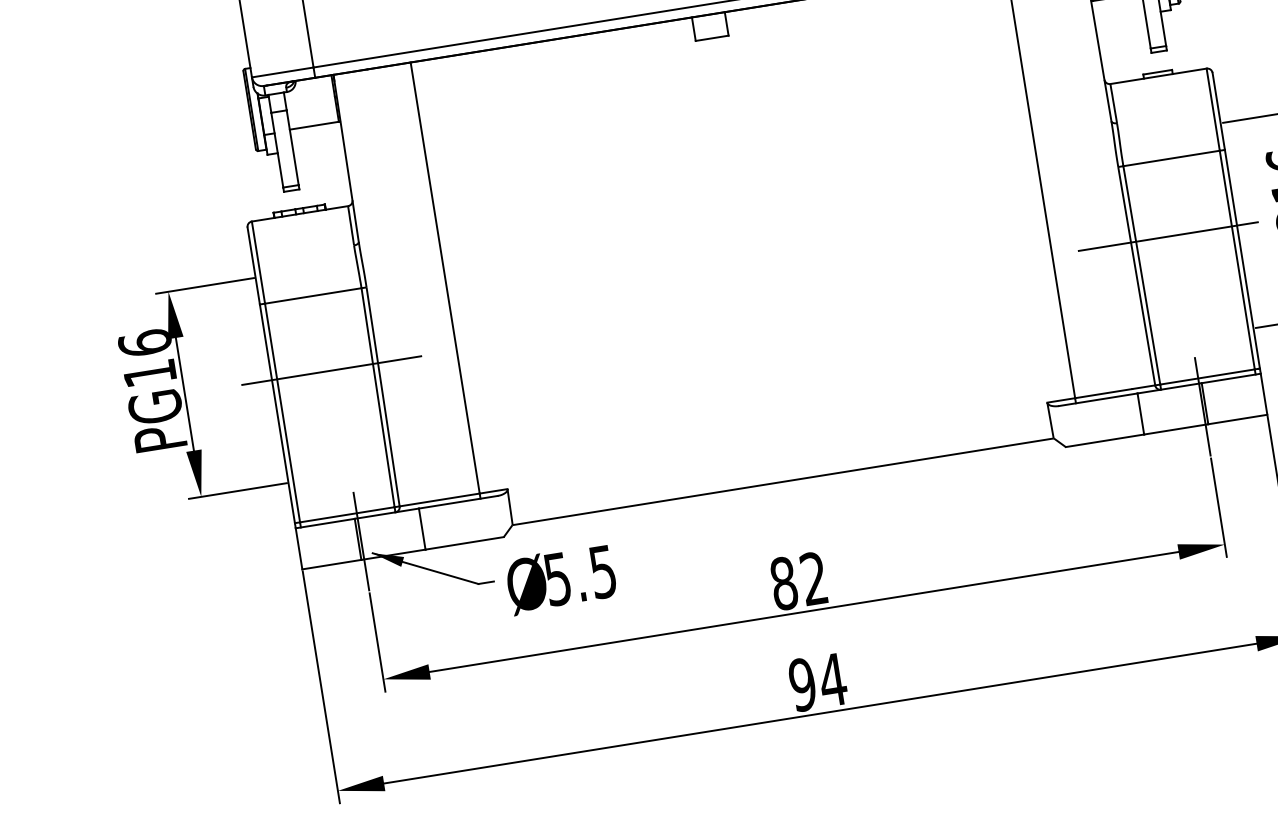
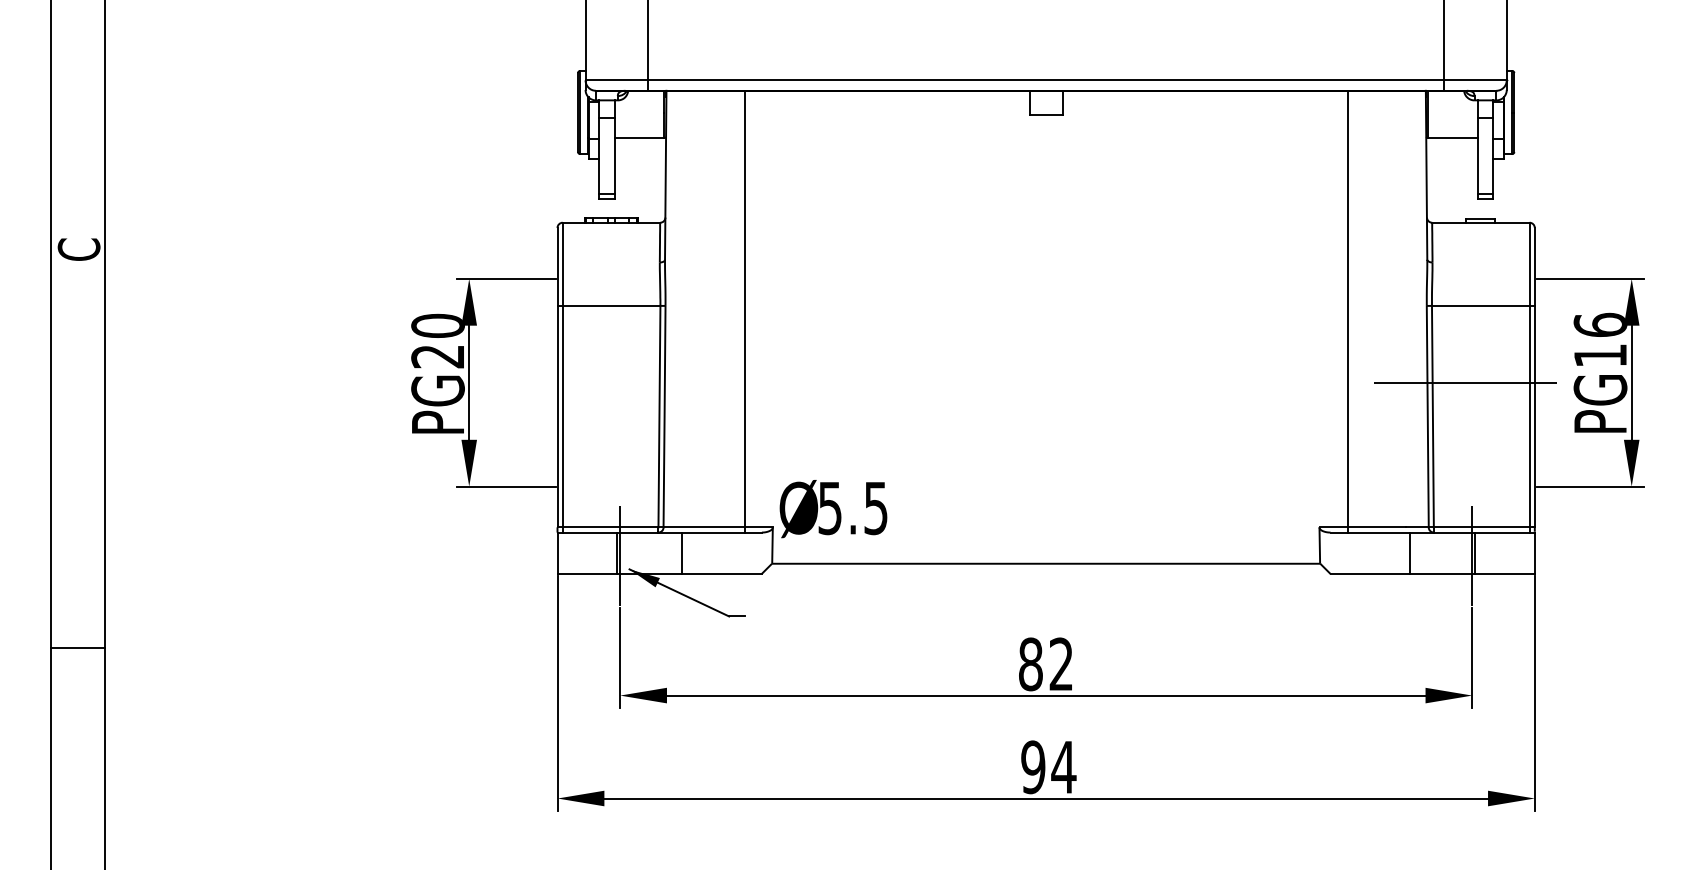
text: (146, 357) -> (437, 340), PG16 -> PG20
line: (331, 370) -> (617, 382), removed
text: (561, 579) -> (833, 509), moved

